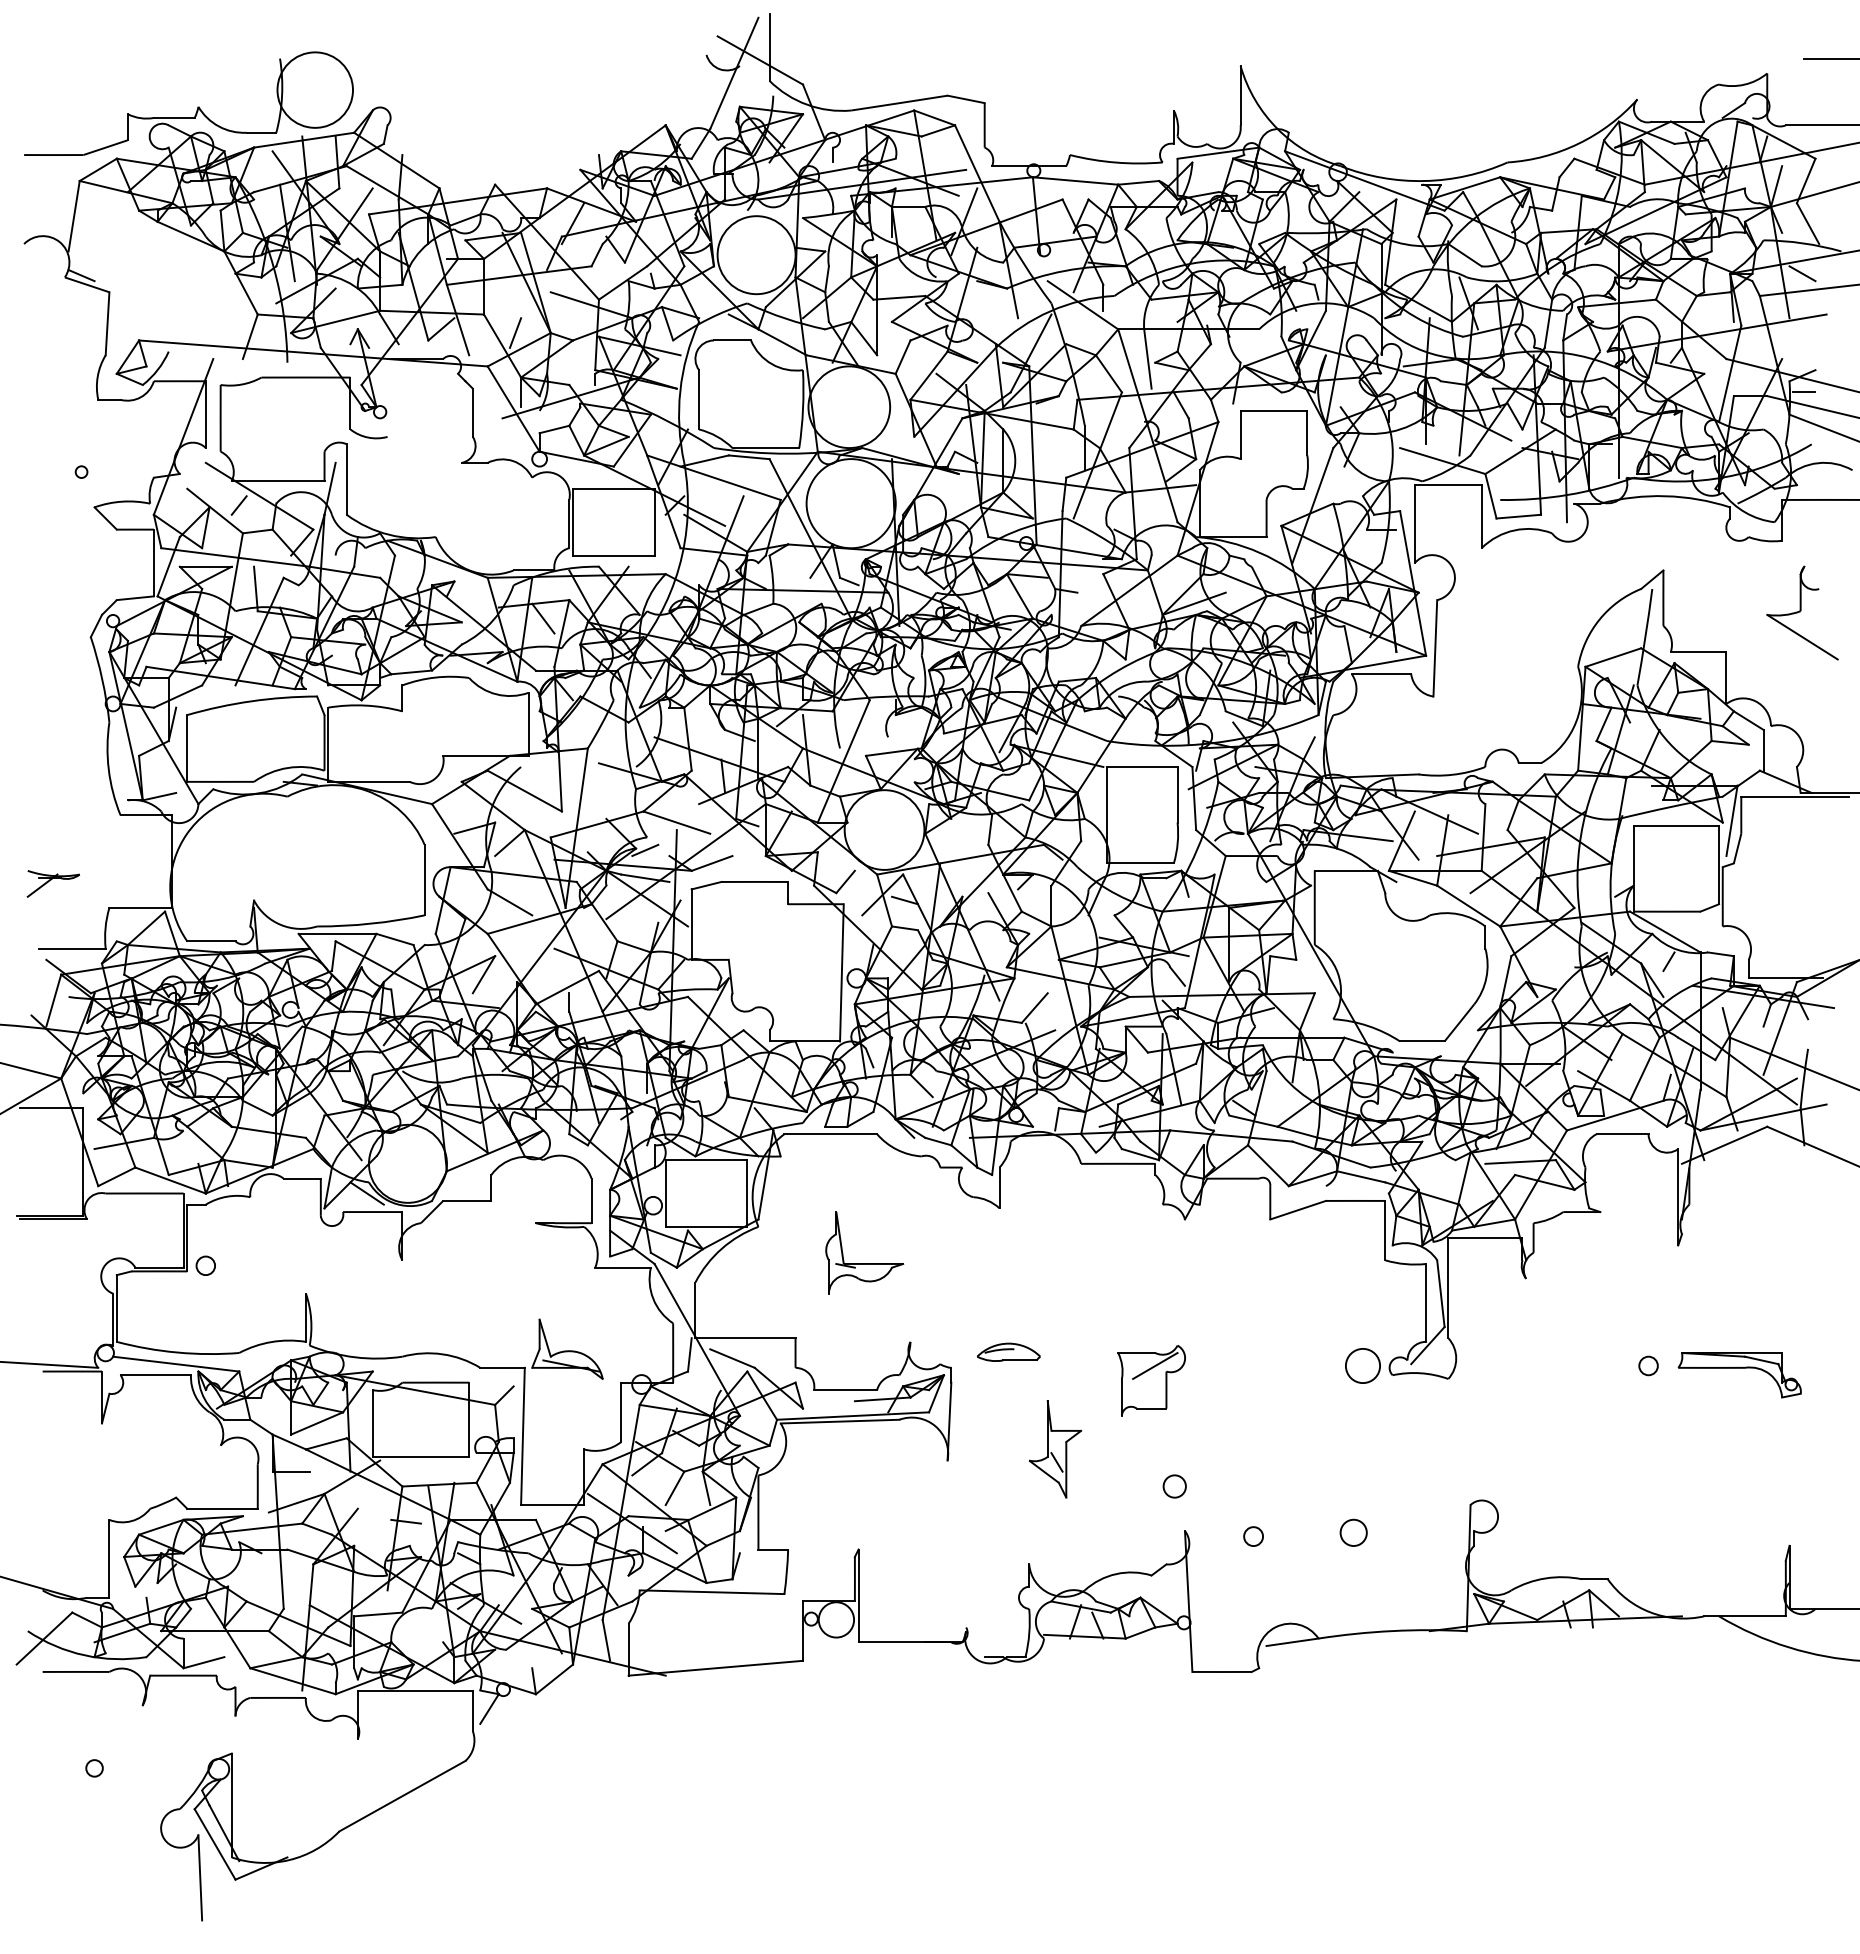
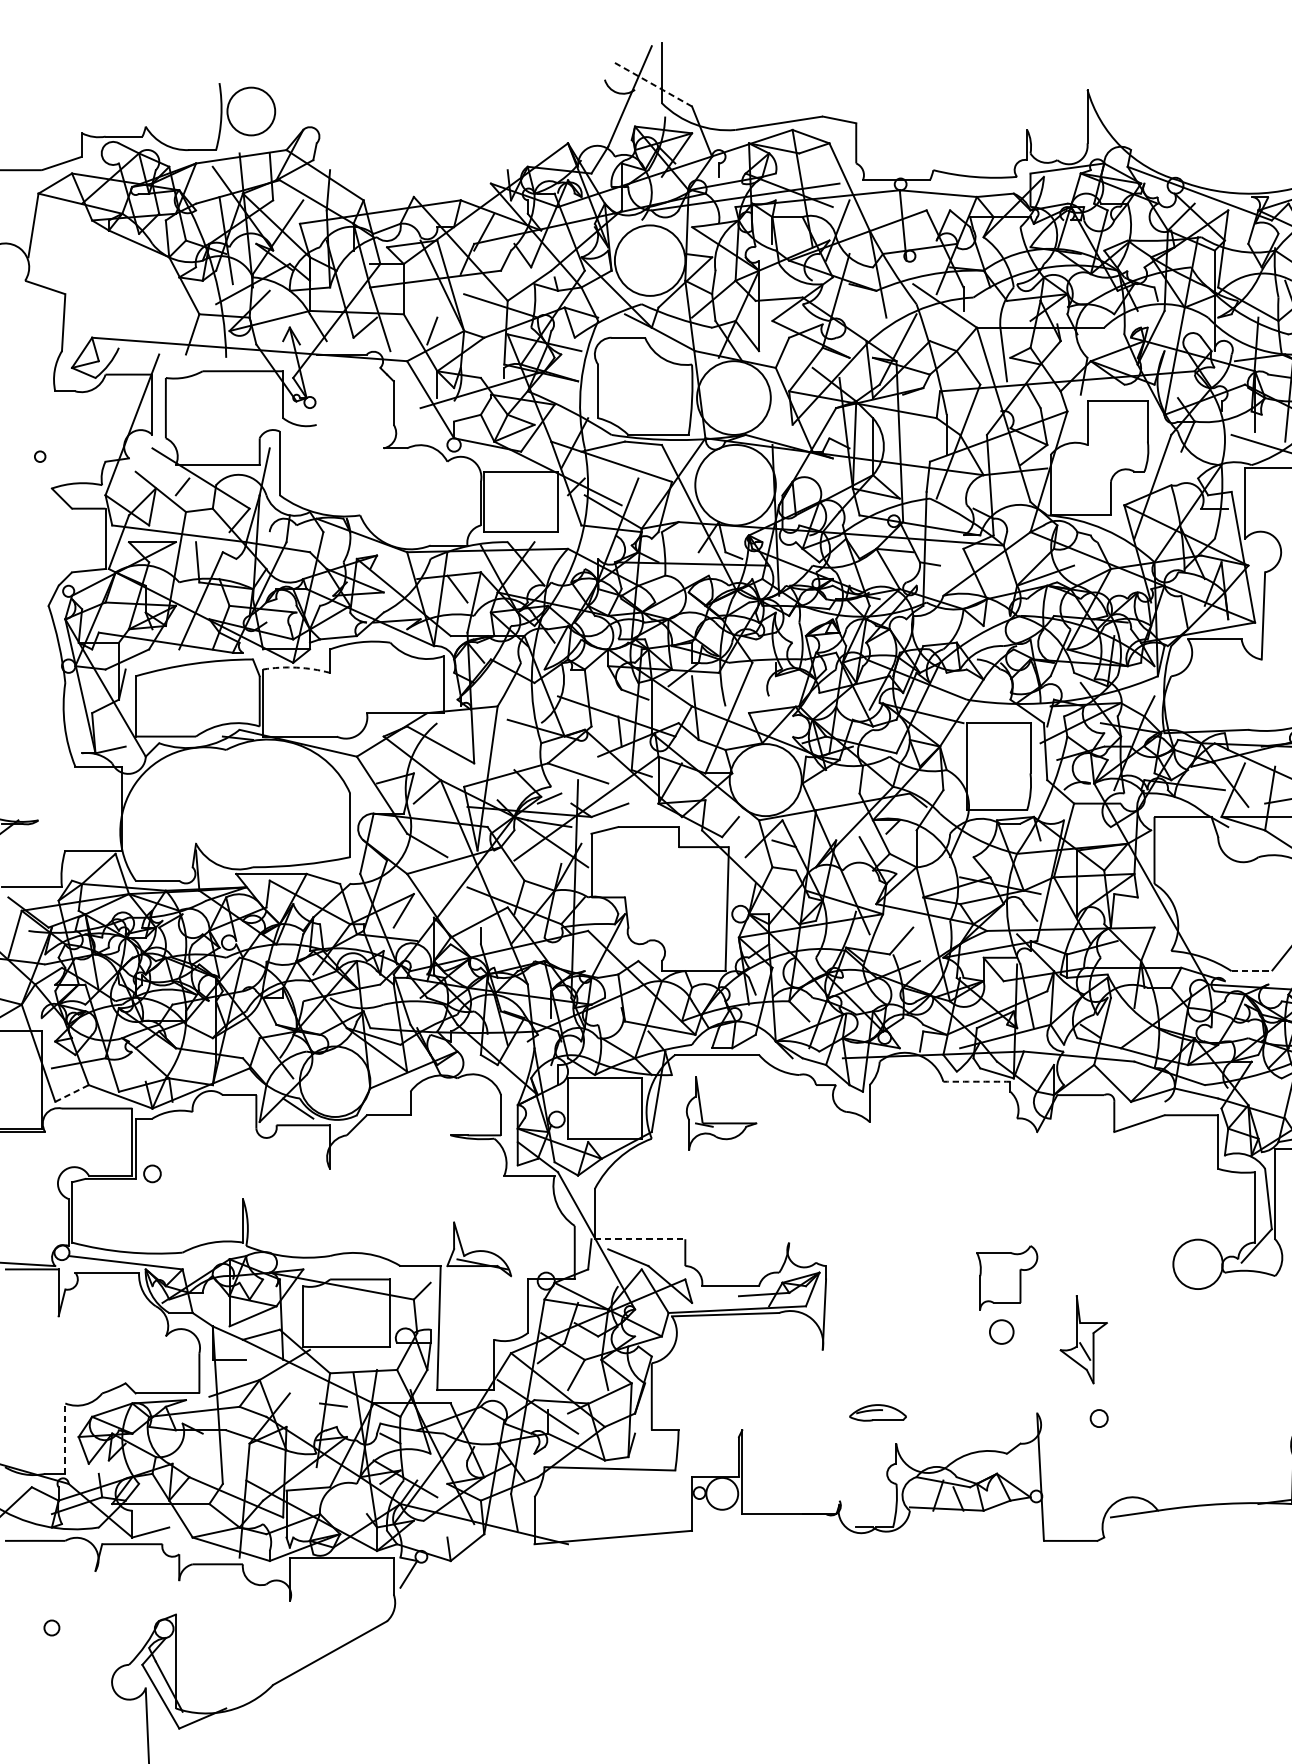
line: (760, 60) -> (653, 84), solid -> dashed
circle: (314, 89) -> (250, 110), size x0.7
line: (81, 275) -> (40, 279), removed
arc: (365, 705) -> (296, 667), solid -> dashed
line: (1422, 1041) -> (1251, 971), solid -> dashed
arc: (1118, 1163) -> (977, 1081), solid -> dashed
line: (116, 1176) -> (71, 1093), solid -> dashed
part: (864, 1263) -> (721, 1122), moved
line: (745, 1338) -> (640, 1239), solid -> dashed
part: (1008, 1351) -> (877, 1412), moved
line: (1155, 1365) -> (1010, 1263), removed
circle: (1362, 1365) -> (1197, 1263), size x1.6
part: (1055, 1449) -> (1083, 1339), moved
circle: (1174, 1486) -> (1027, 1373), removed
circle: (1353, 1532) -> (1001, 1331), moved
line: (109, 1558) -> (65, 1438), solid -> dashed

